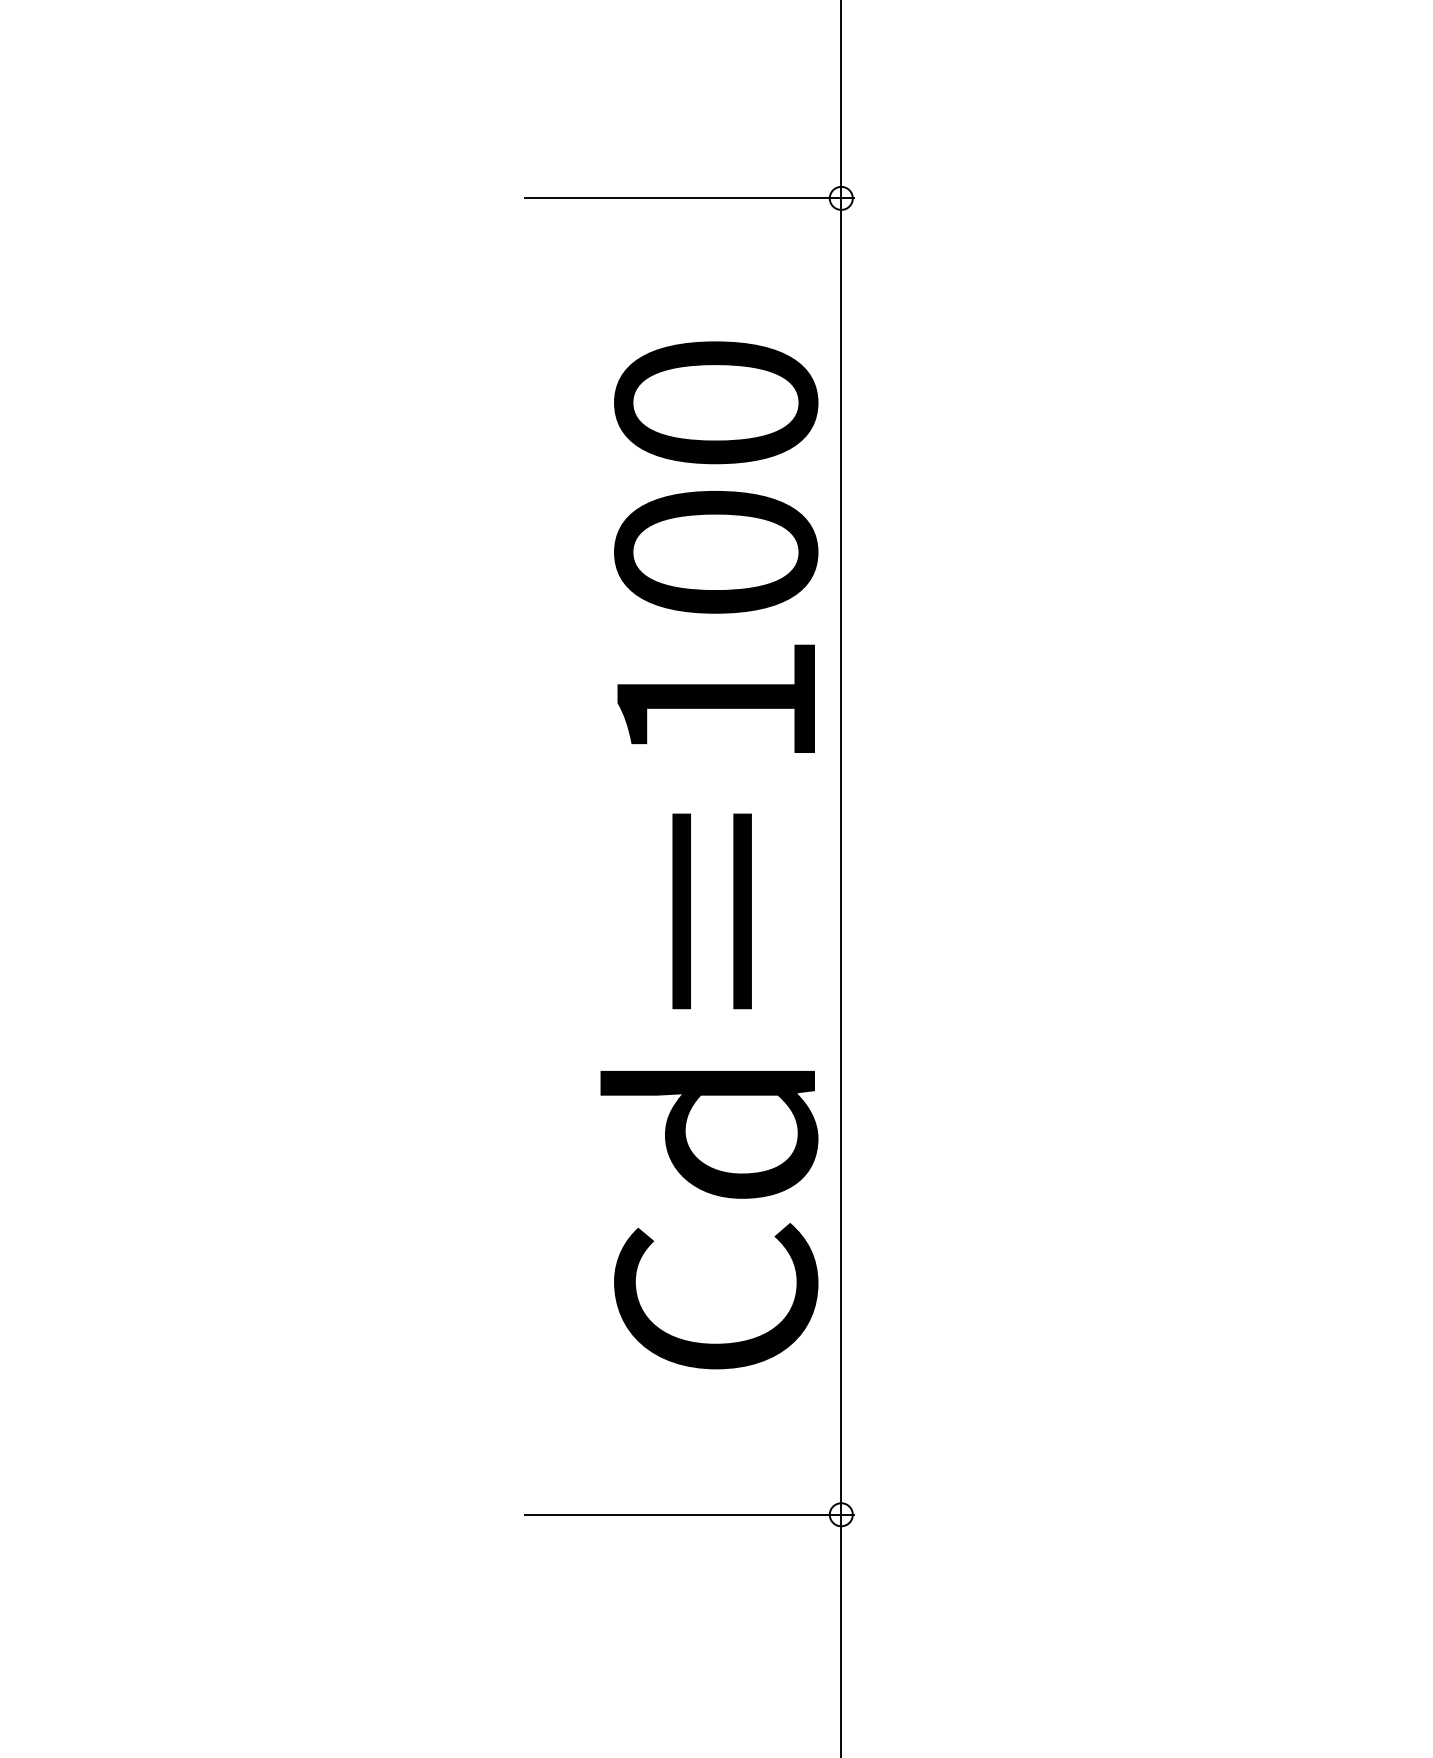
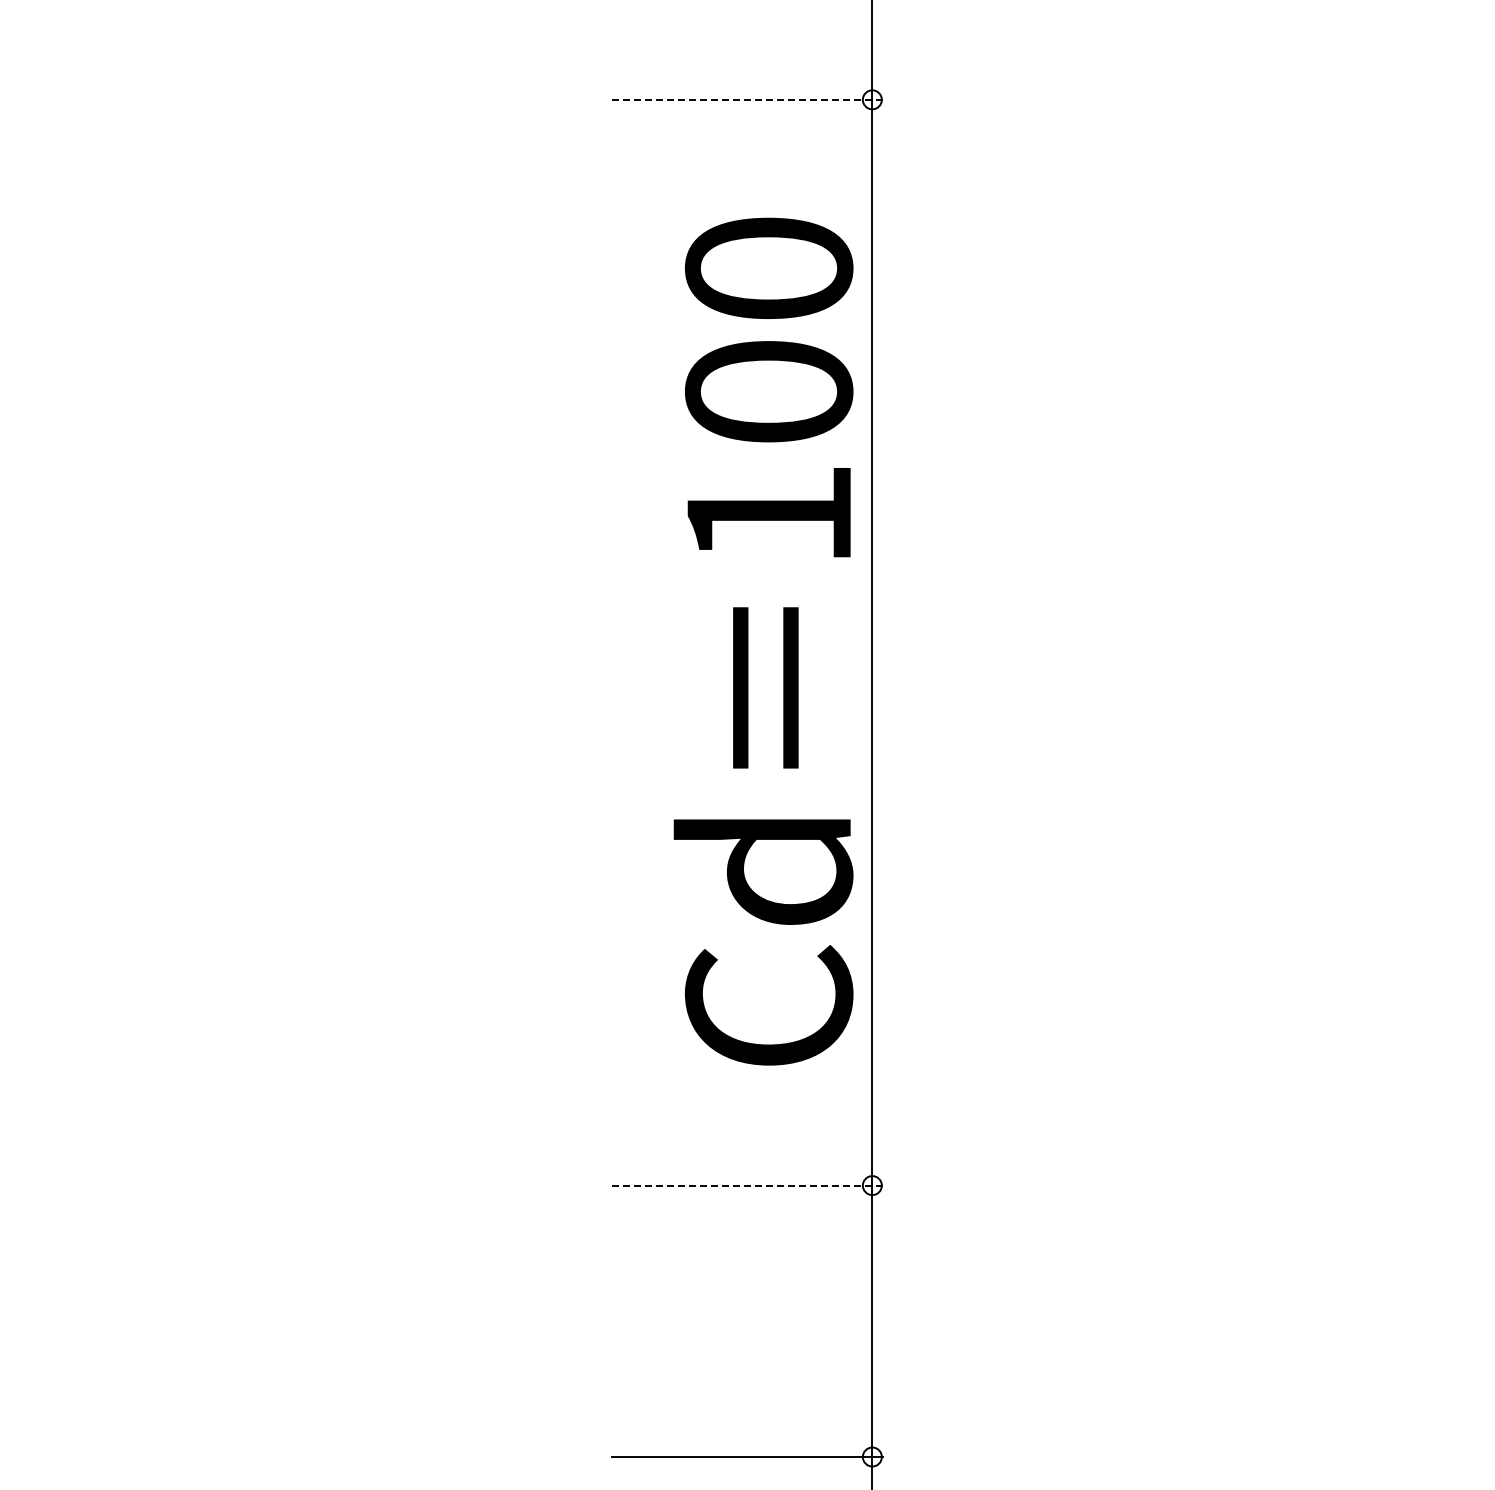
line: (689, 198) -> (747, 99), solid -> dashed
line: (689, 1514) -> (747, 1185), solid -> dashed

